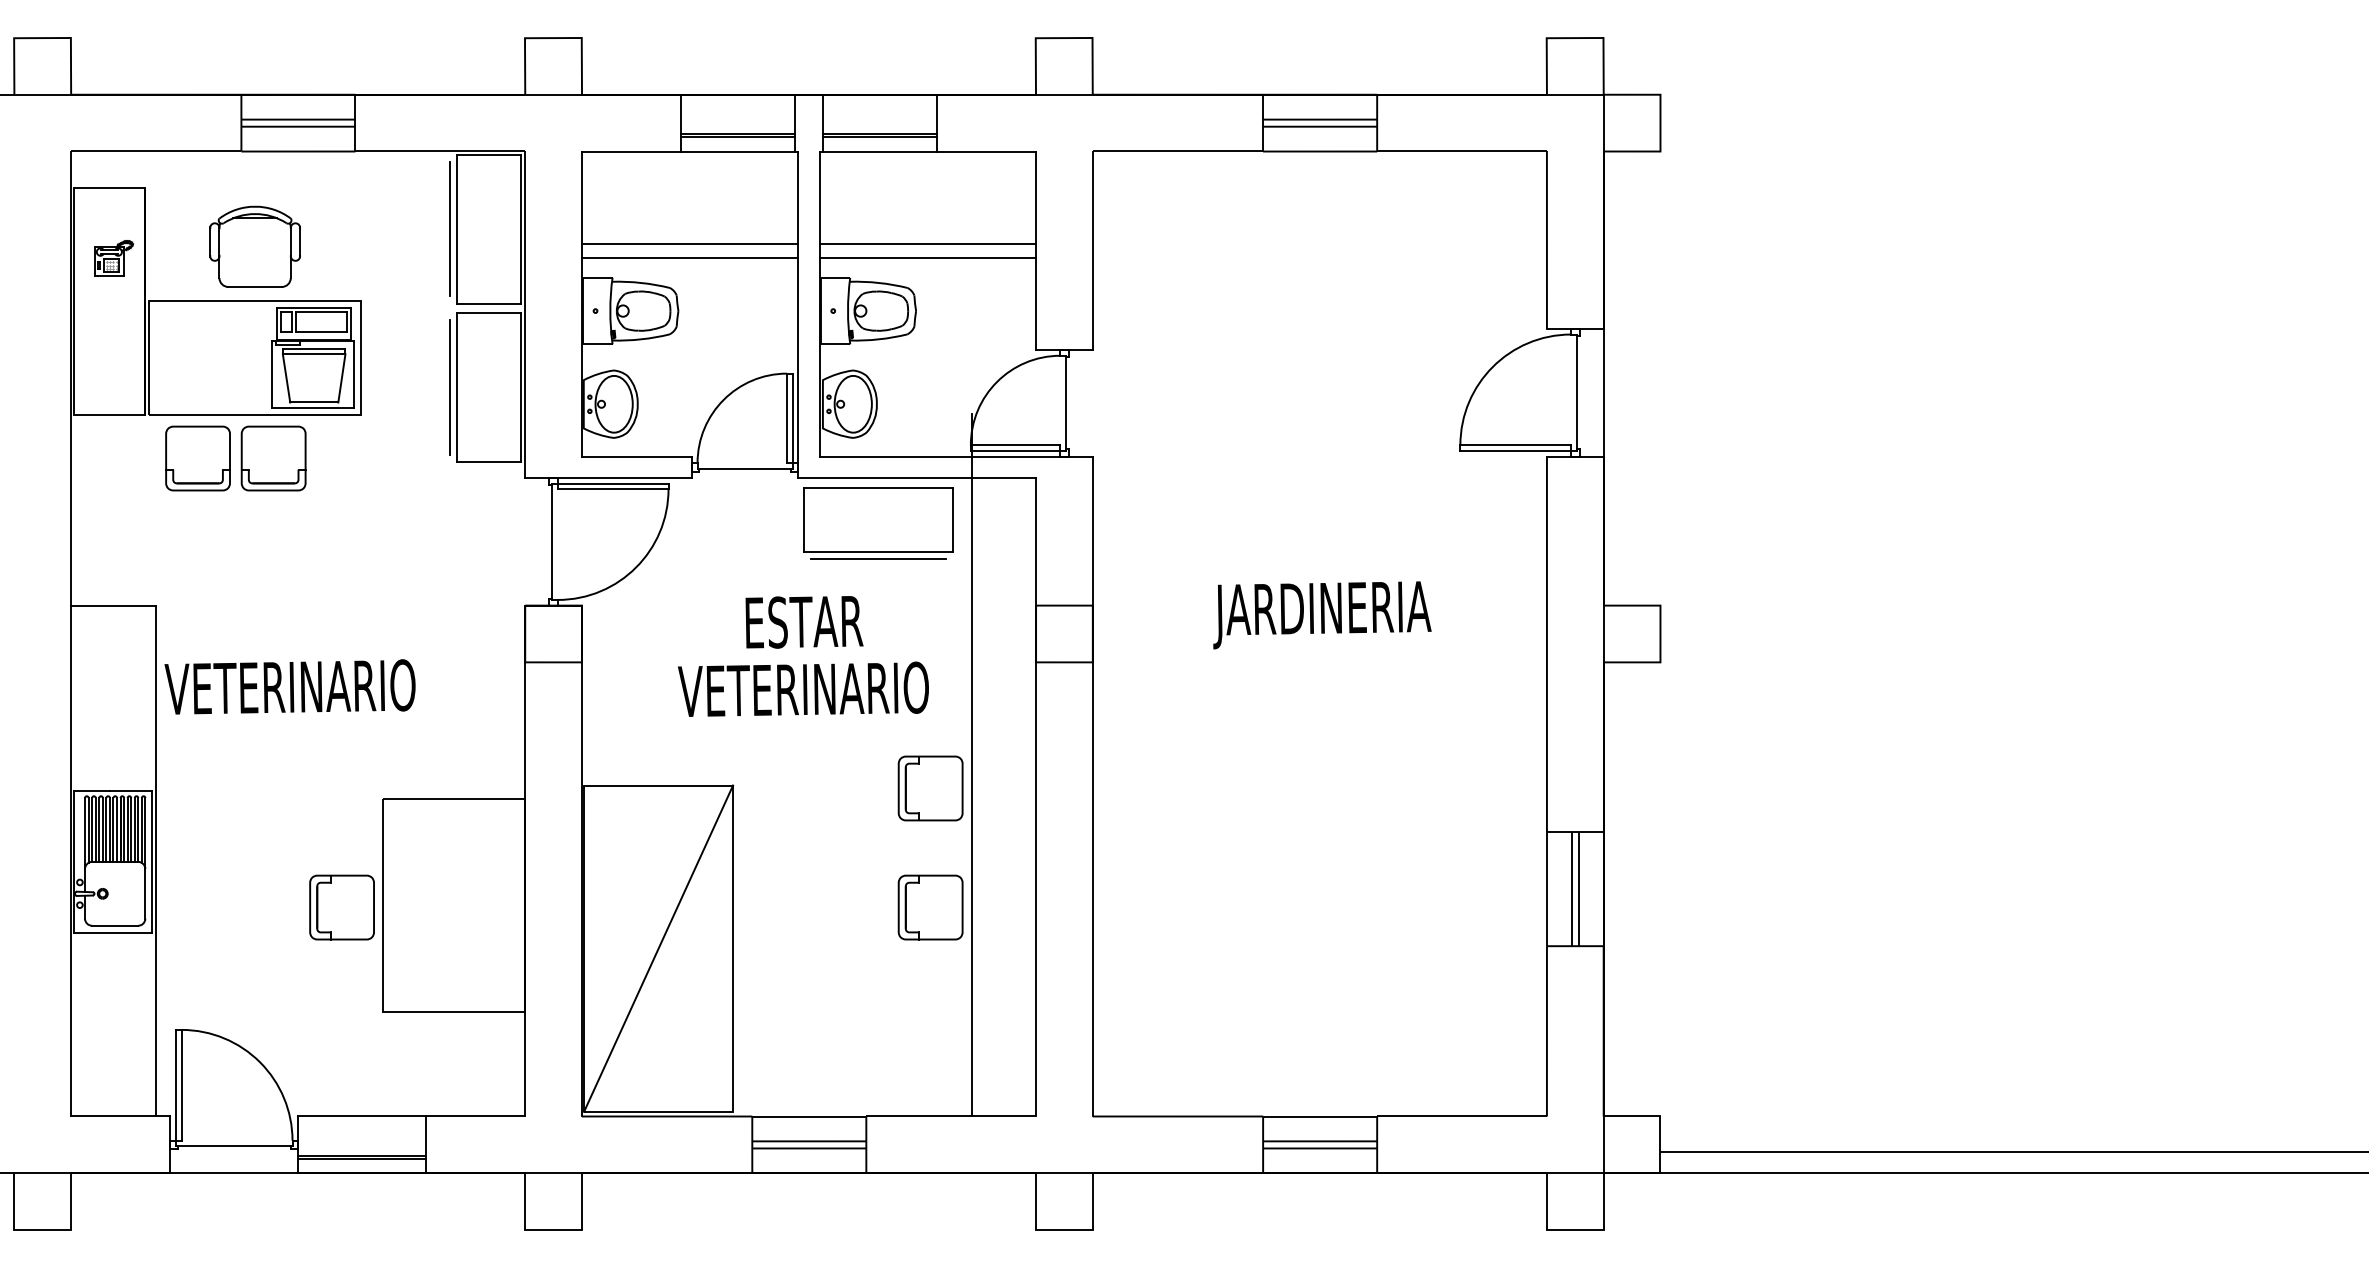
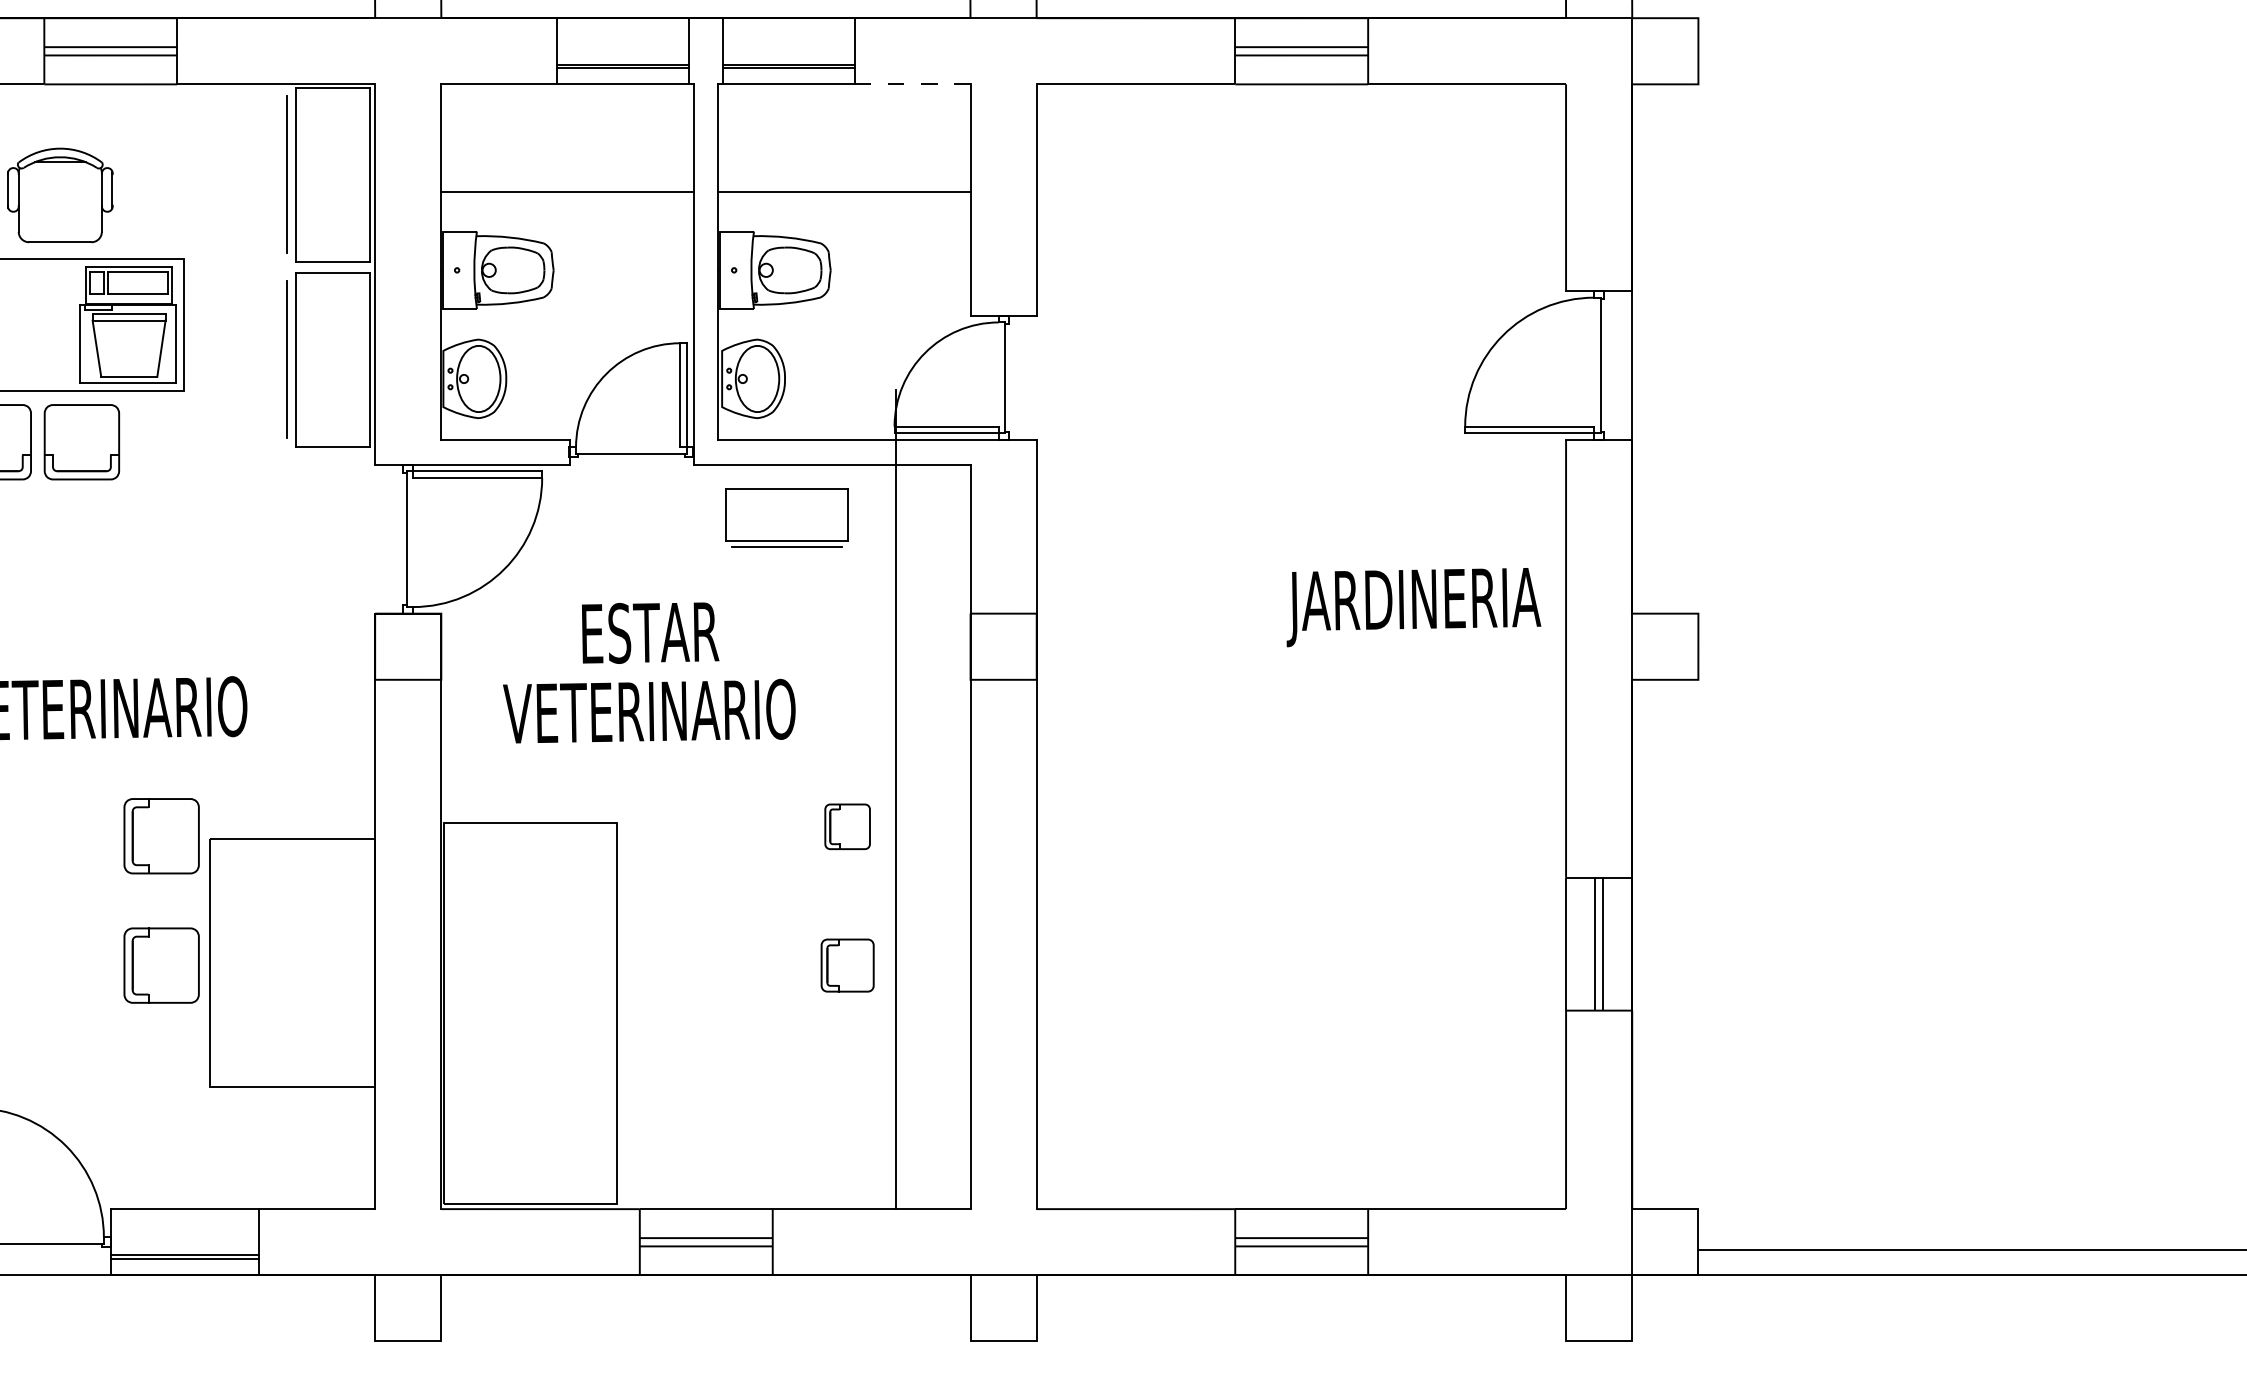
line: (986, 151) -> (912, 84), solid -> dashed
line: (689, 257) -> (566, 207), removed
line: (927, 257) -> (844, 207), removed
part: (878, 523) -> (786, 517), size x0.7
text: (1322, 615) -> (1414, 607), moved
text: (803, 656) -> (649, 672), moved
part: (930, 788) -> (847, 826), size x0.6
part: (341, 796) -> (160, 836), added
part: (930, 907) -> (847, 965), size x0.7
line: (658, 948) -> (530, 1013), removed

